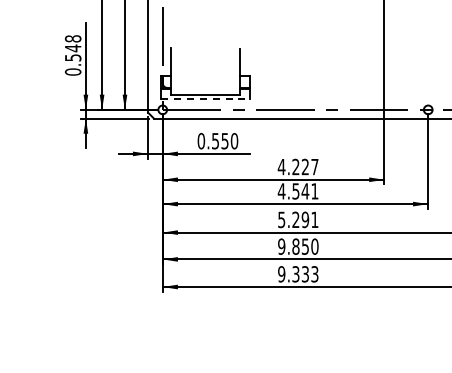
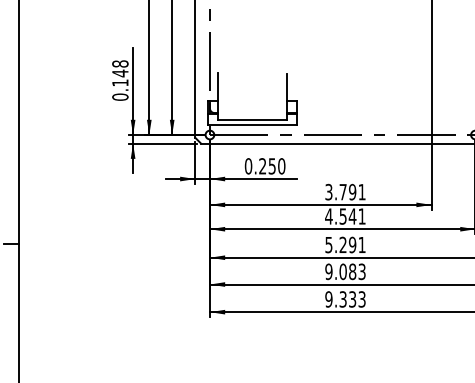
text: (73, 57) -> (120, 82), 0.548 -> 0.148
line: (206, 99) -> (253, 124), dashed -> solid
text: (215, 141) -> (262, 166), 0.550 -> 0.250
text: (298, 166) -> (345, 191), 4.227 -> 3.791
text: (305, 246) -> (352, 271), 9.850 -> 9.083

